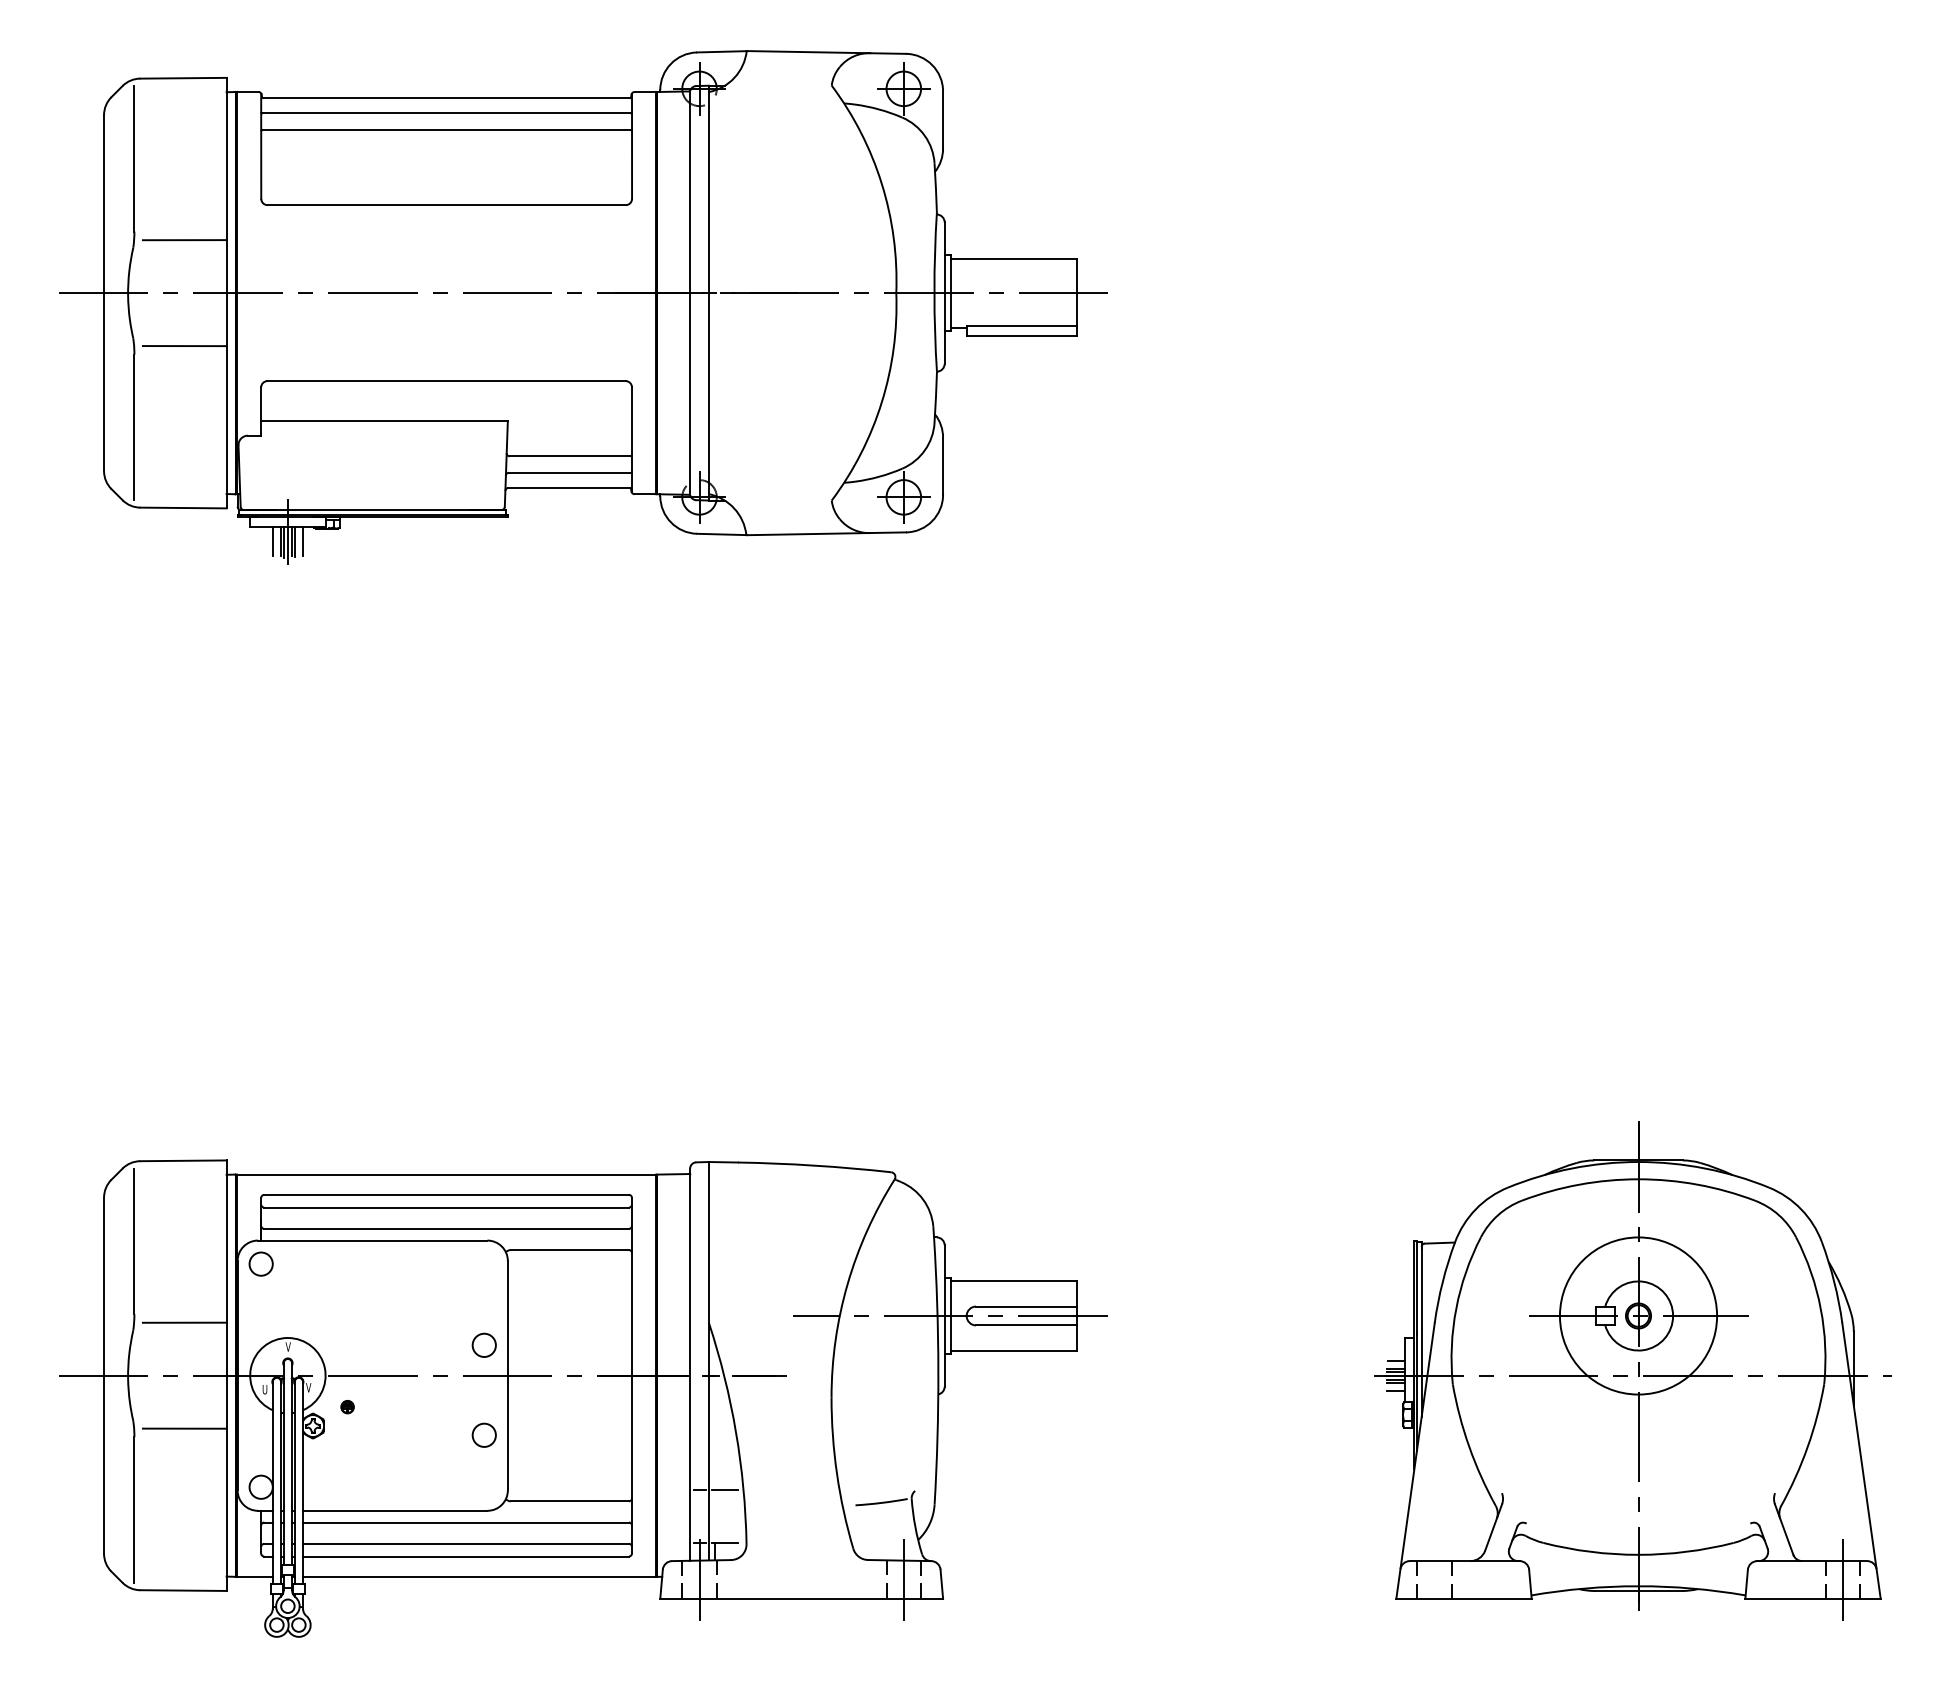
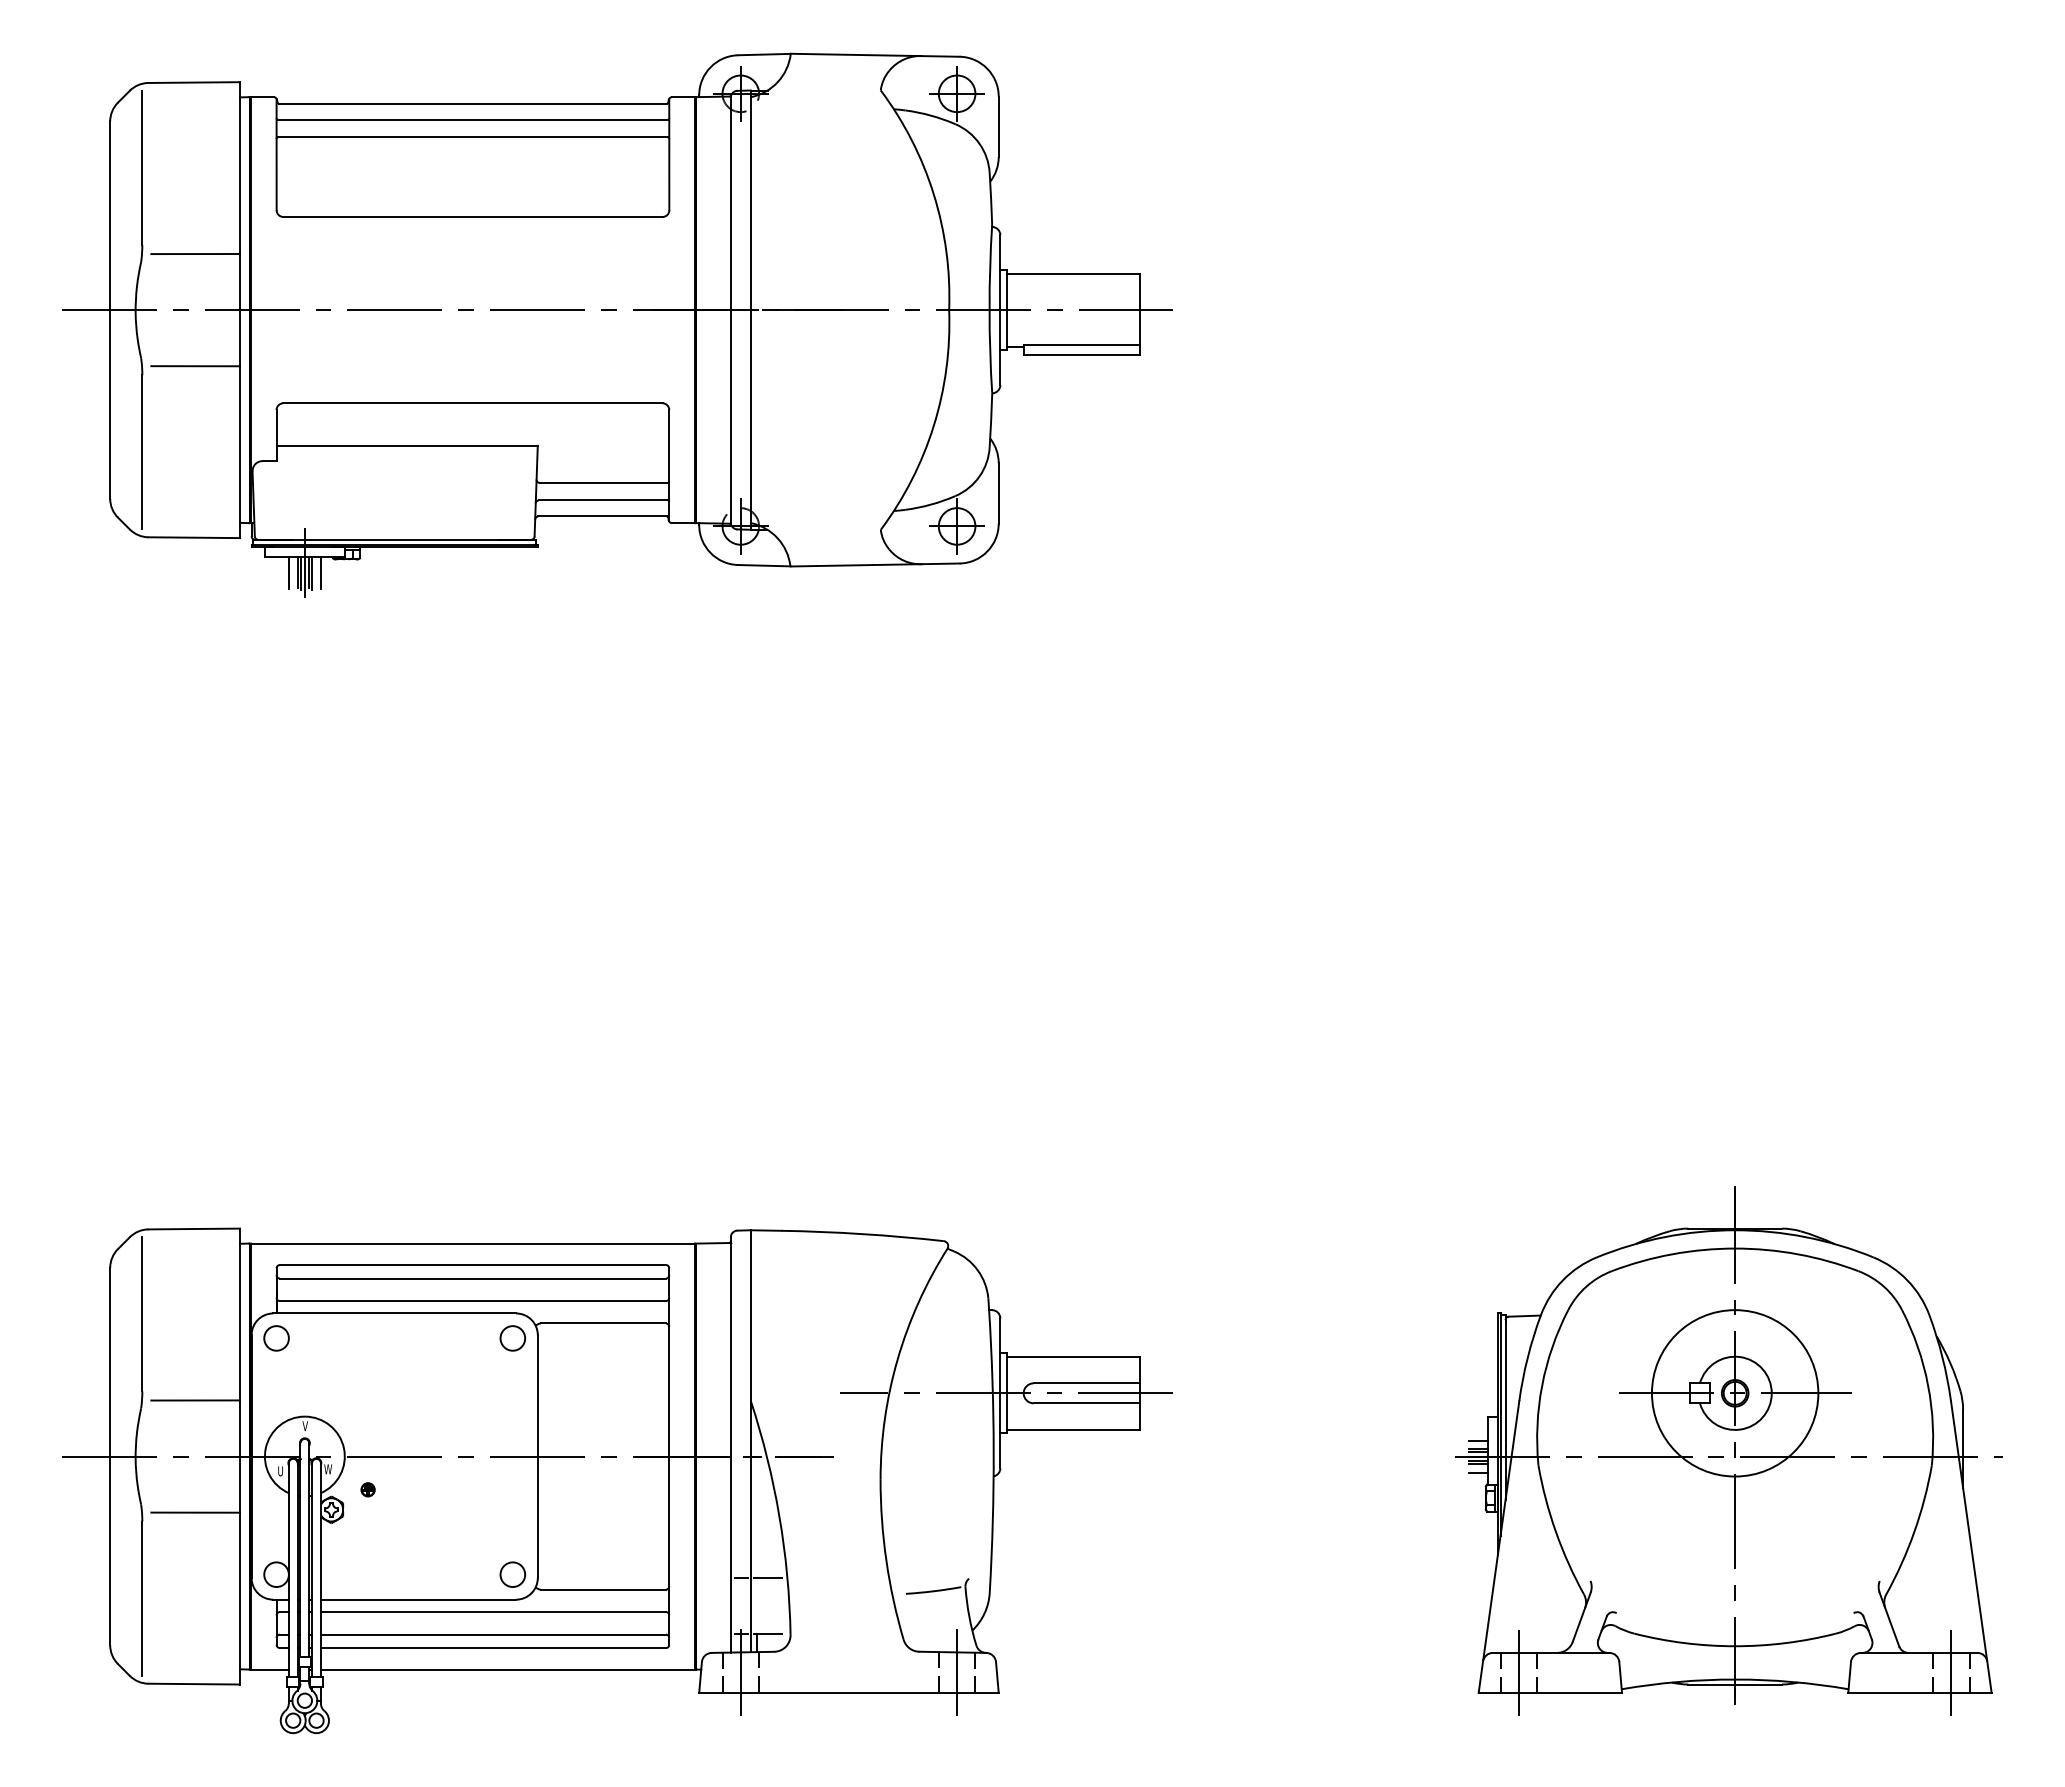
circle: (483, 1345) -> (512, 1338), moved
text: (309, 1387) -> (327, 1469), V -> W
circle: (483, 1435) -> (512, 1574), moved
line: (1433, 1579) -> (1518, 1672), added

